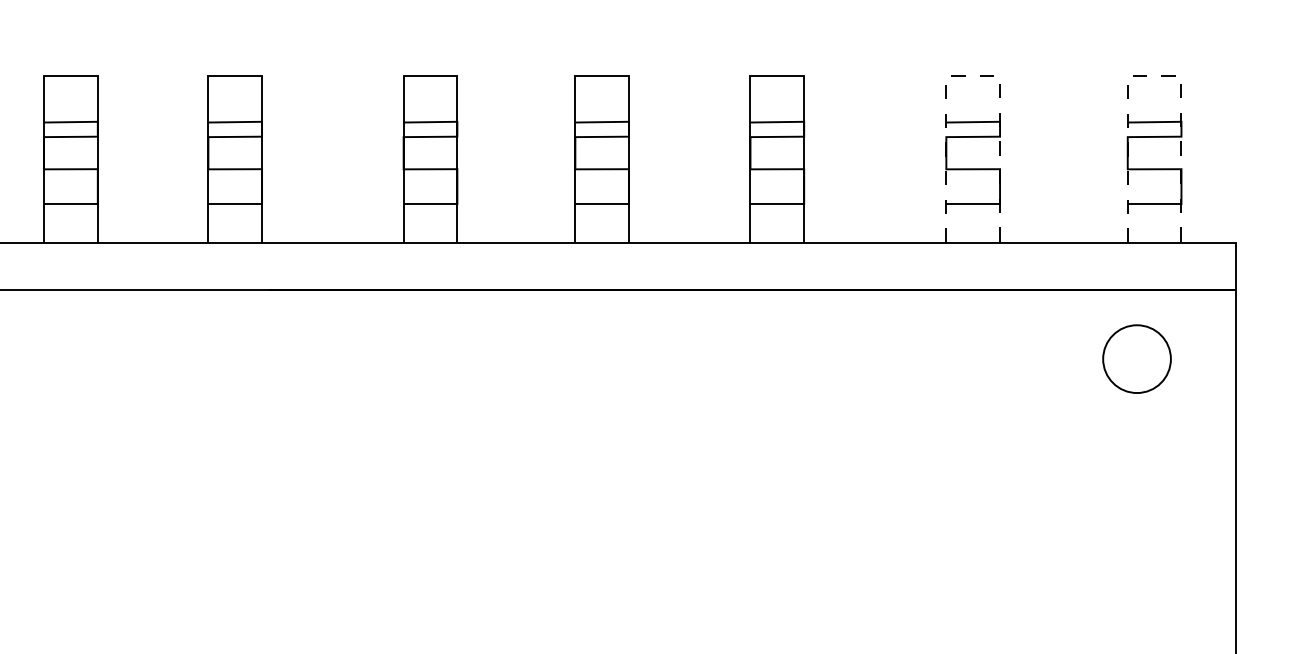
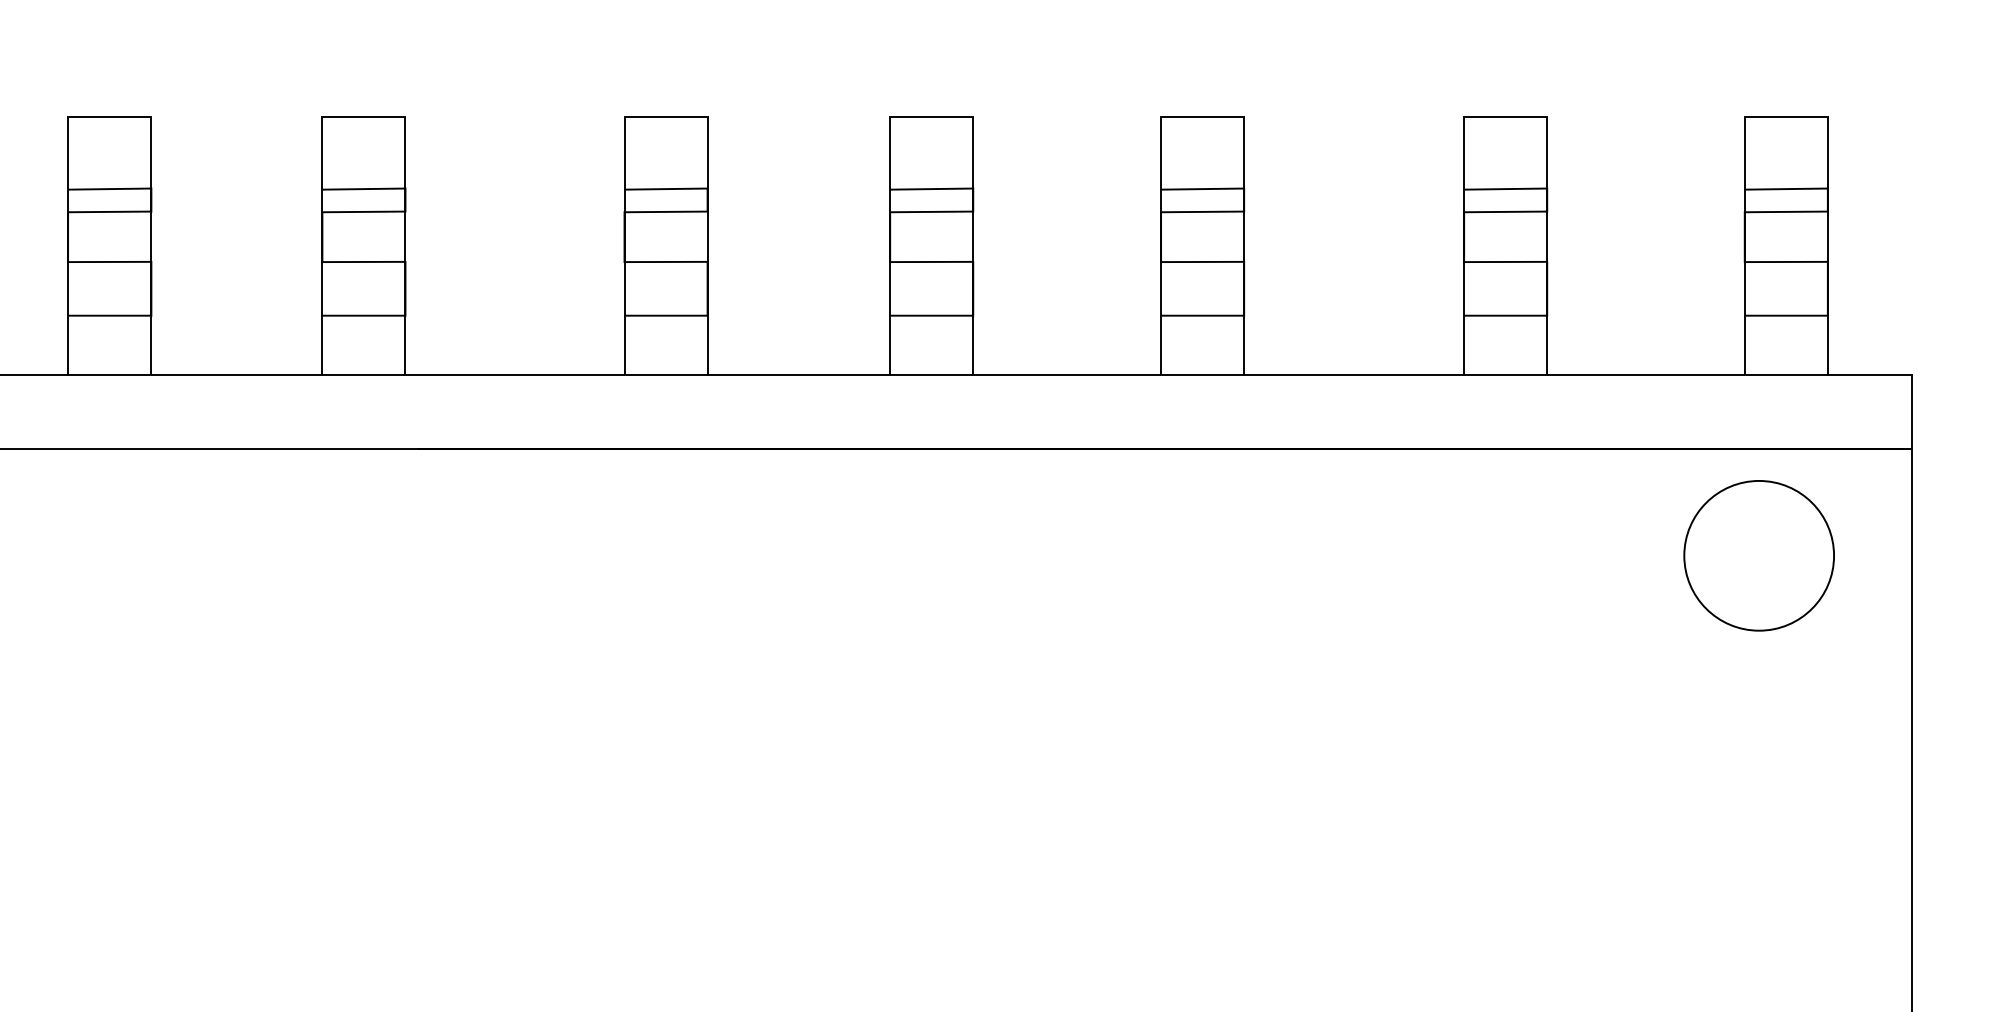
line: (973, 75) -> (1506, 116), dashed -> solid
line: (1154, 75) -> (1786, 116), dashed -> solid
circle: (1136, 358) -> (1758, 554), size x1.43

